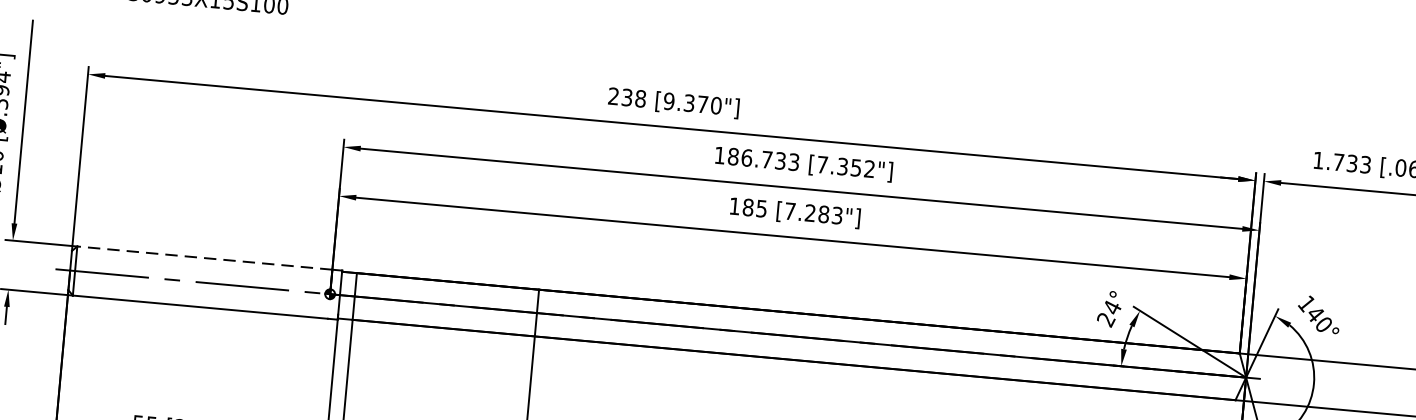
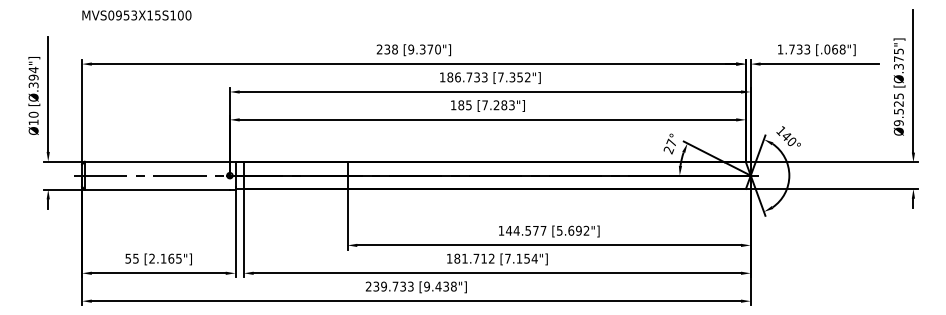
line: (205, 257) -> (157, 161), dashed -> solid
text: (1112, 306) -> (671, 142), 24° -> 27°

